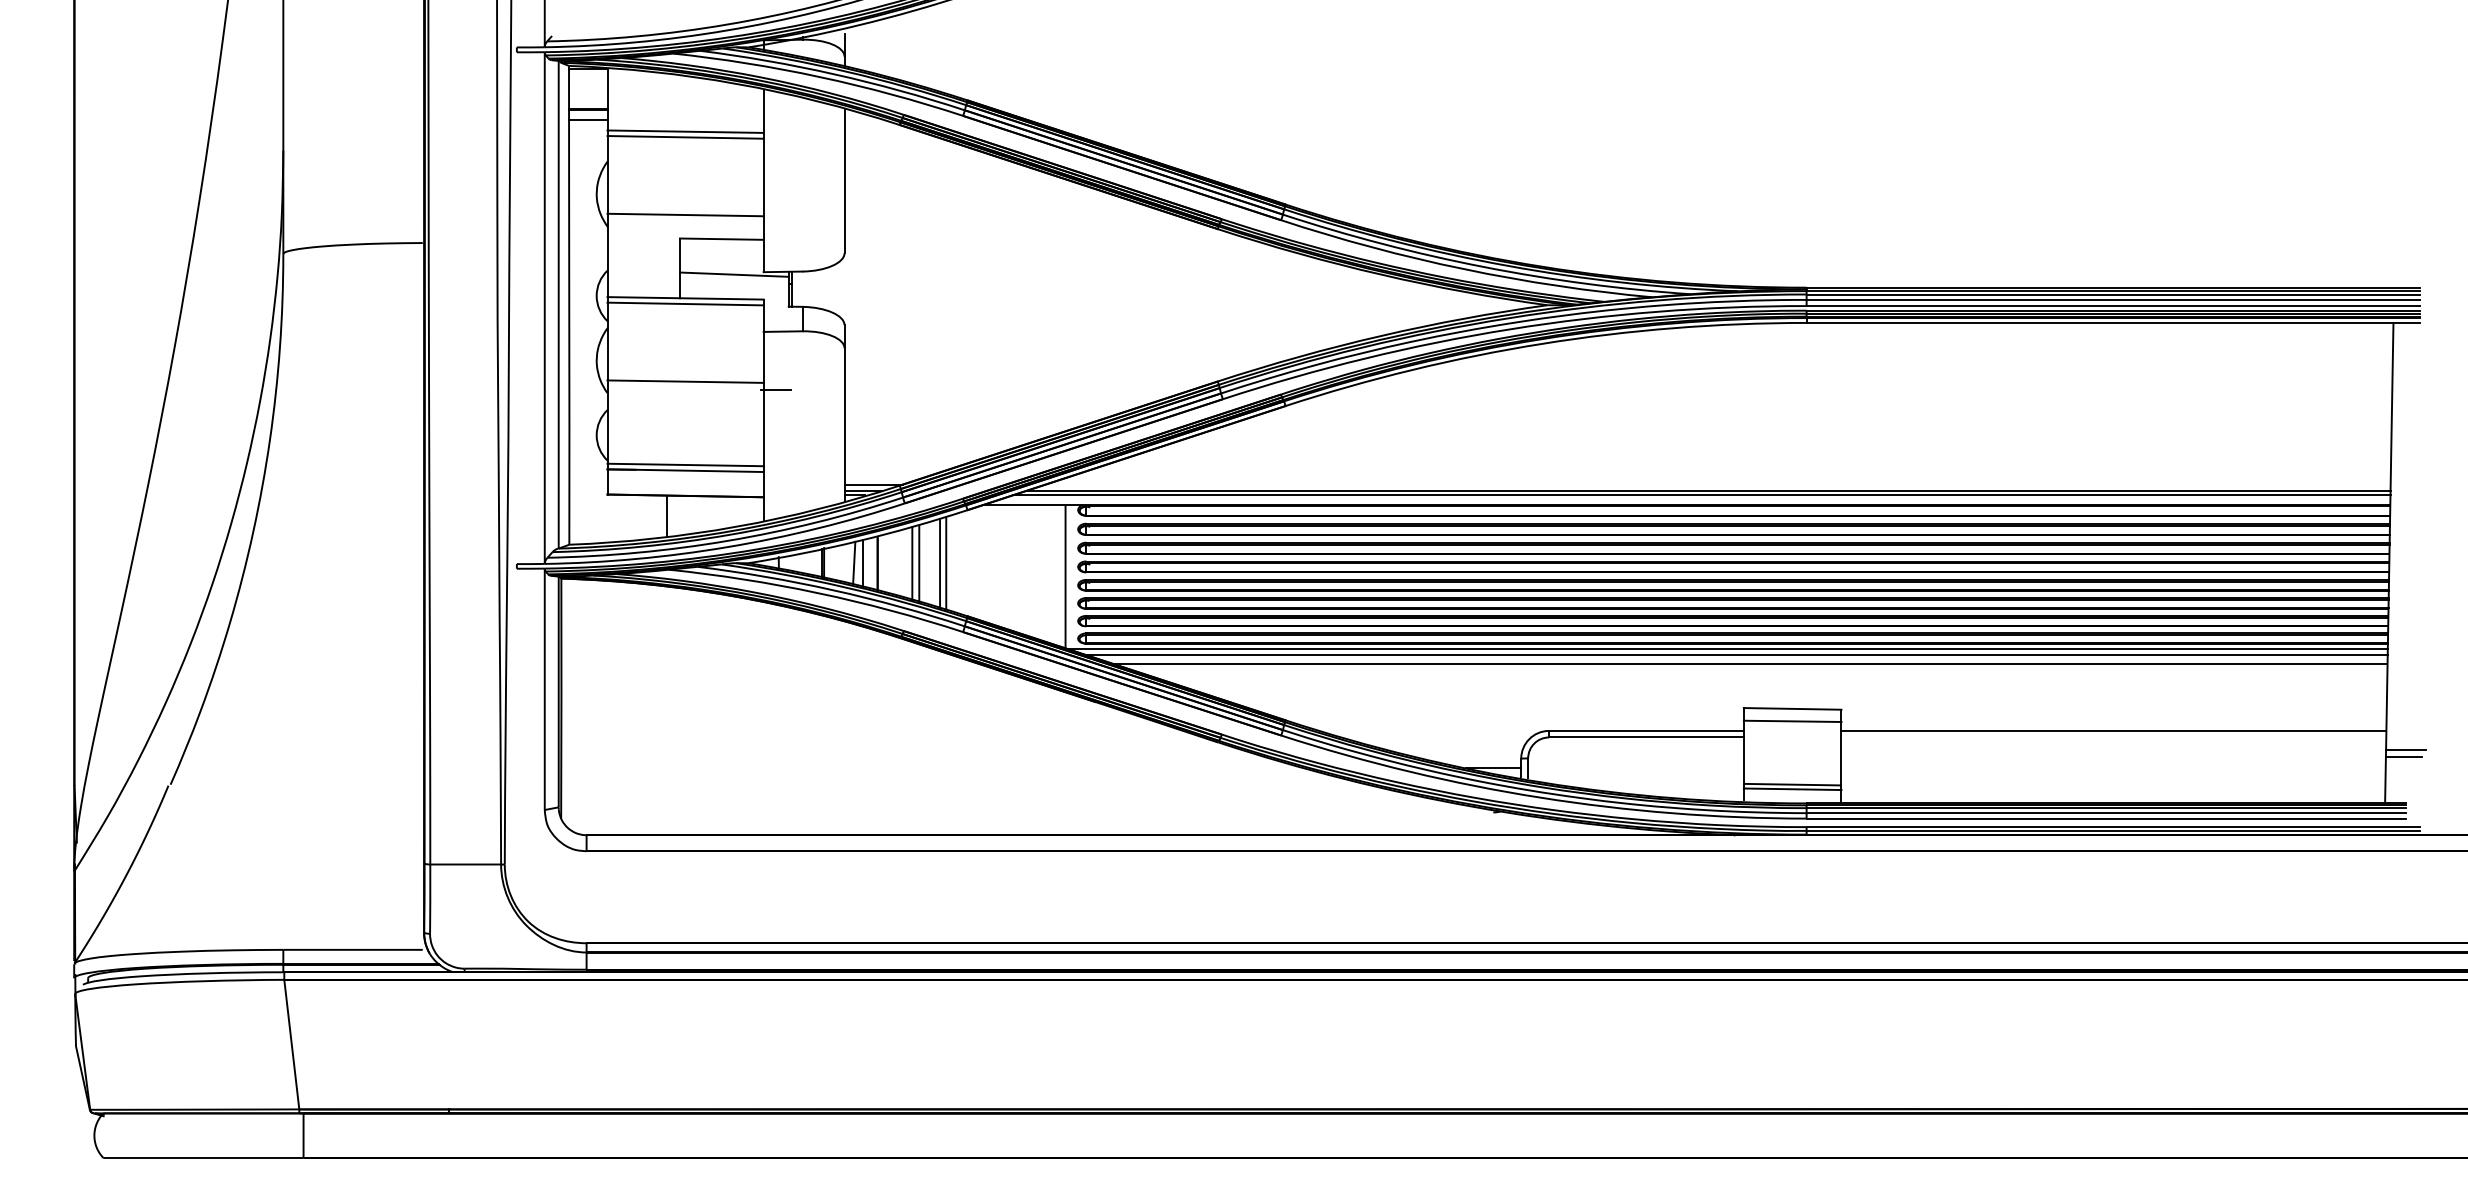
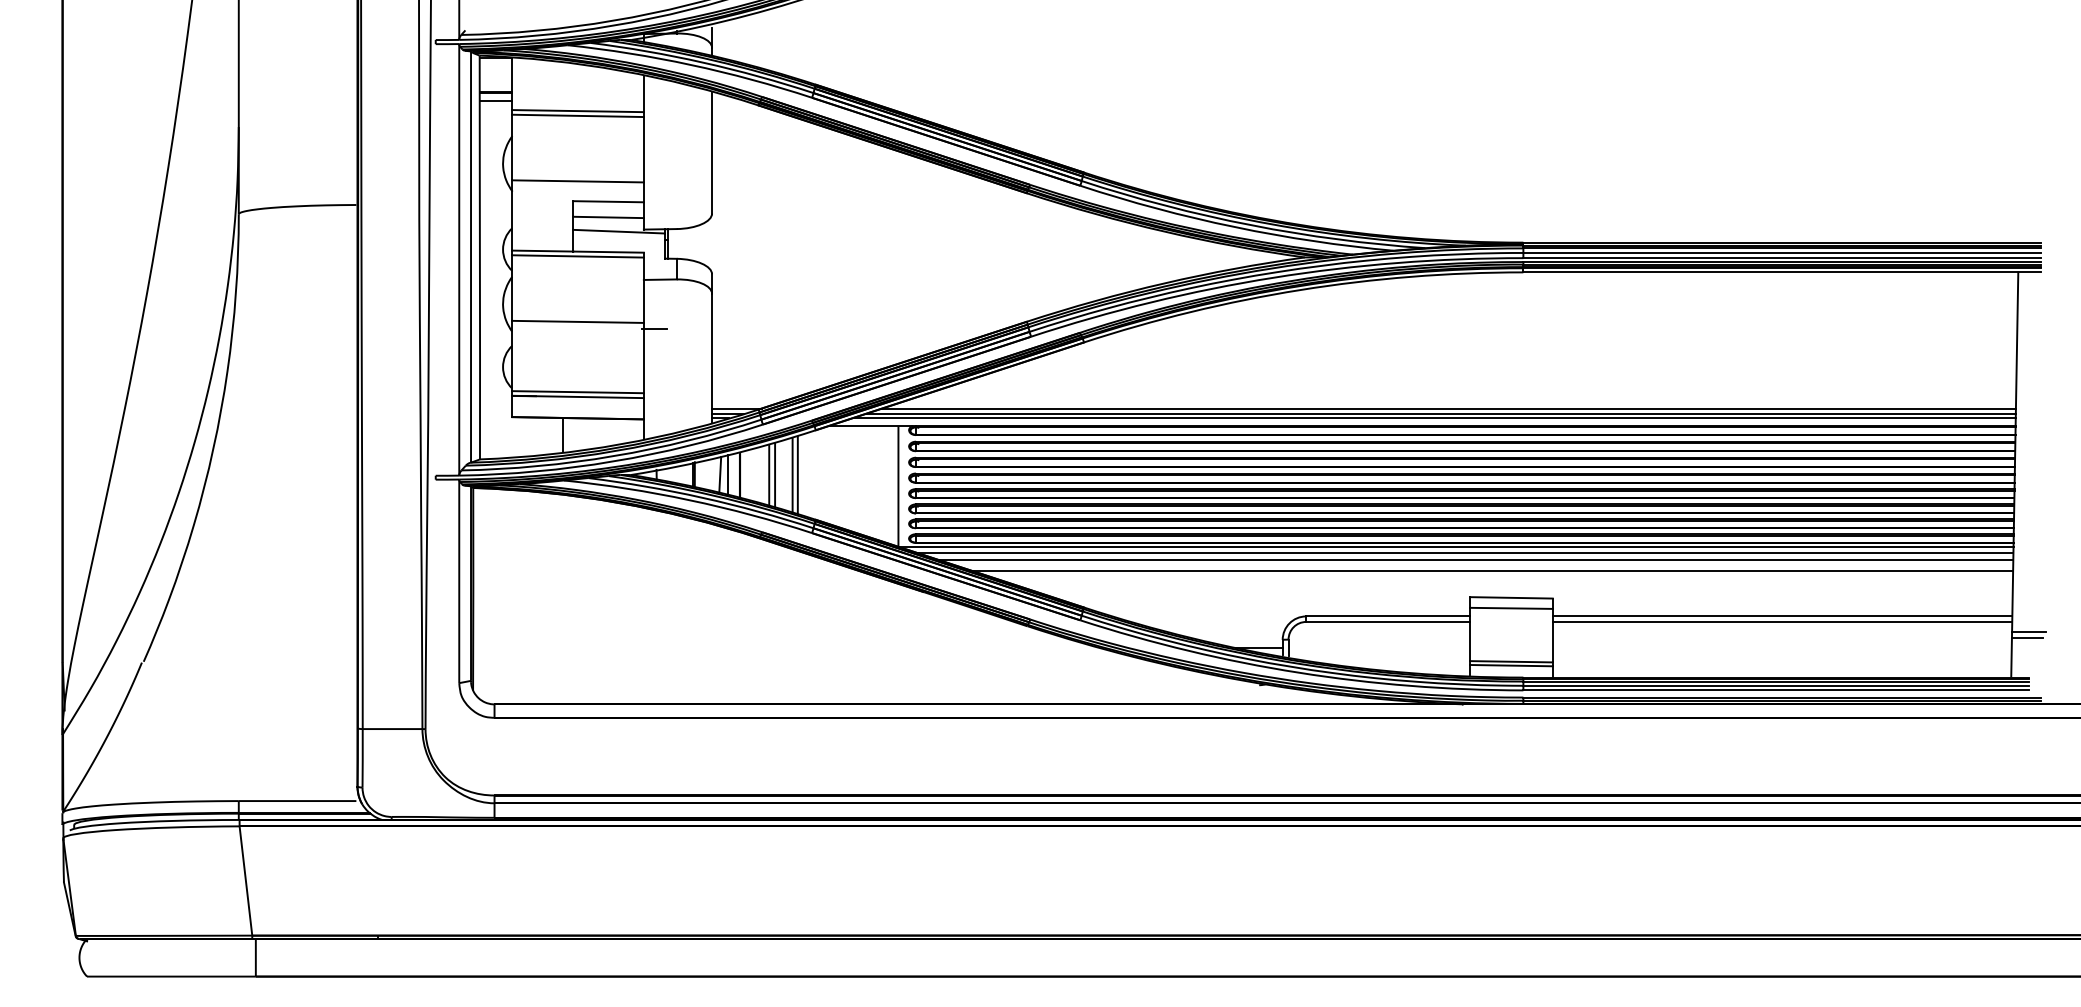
line: (721, 257) -> (608, 217), added
line: (1717, 484) -> (1448, 408), added
line: (1771, 677) -> (1493, 571), added
line: (2113, 736) -> (1782, 621), added

